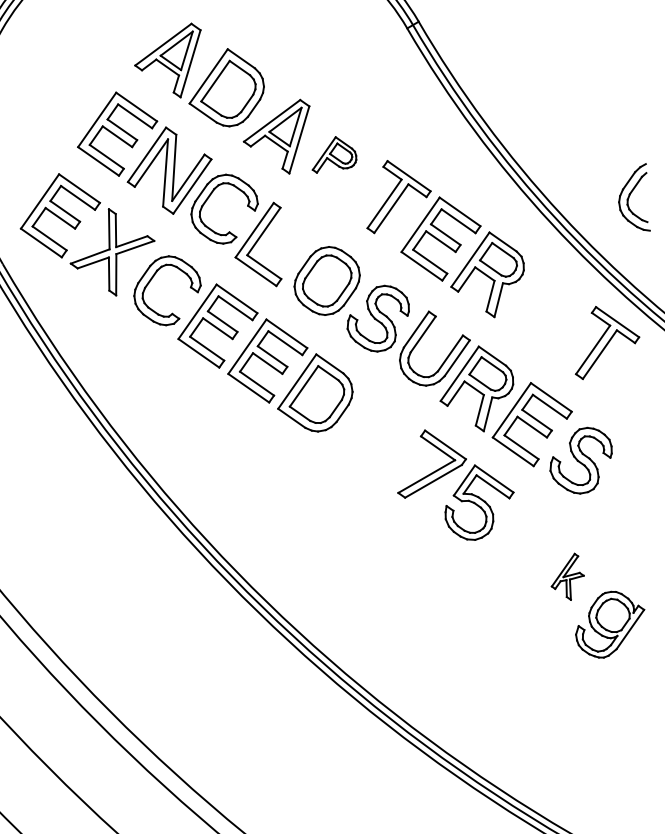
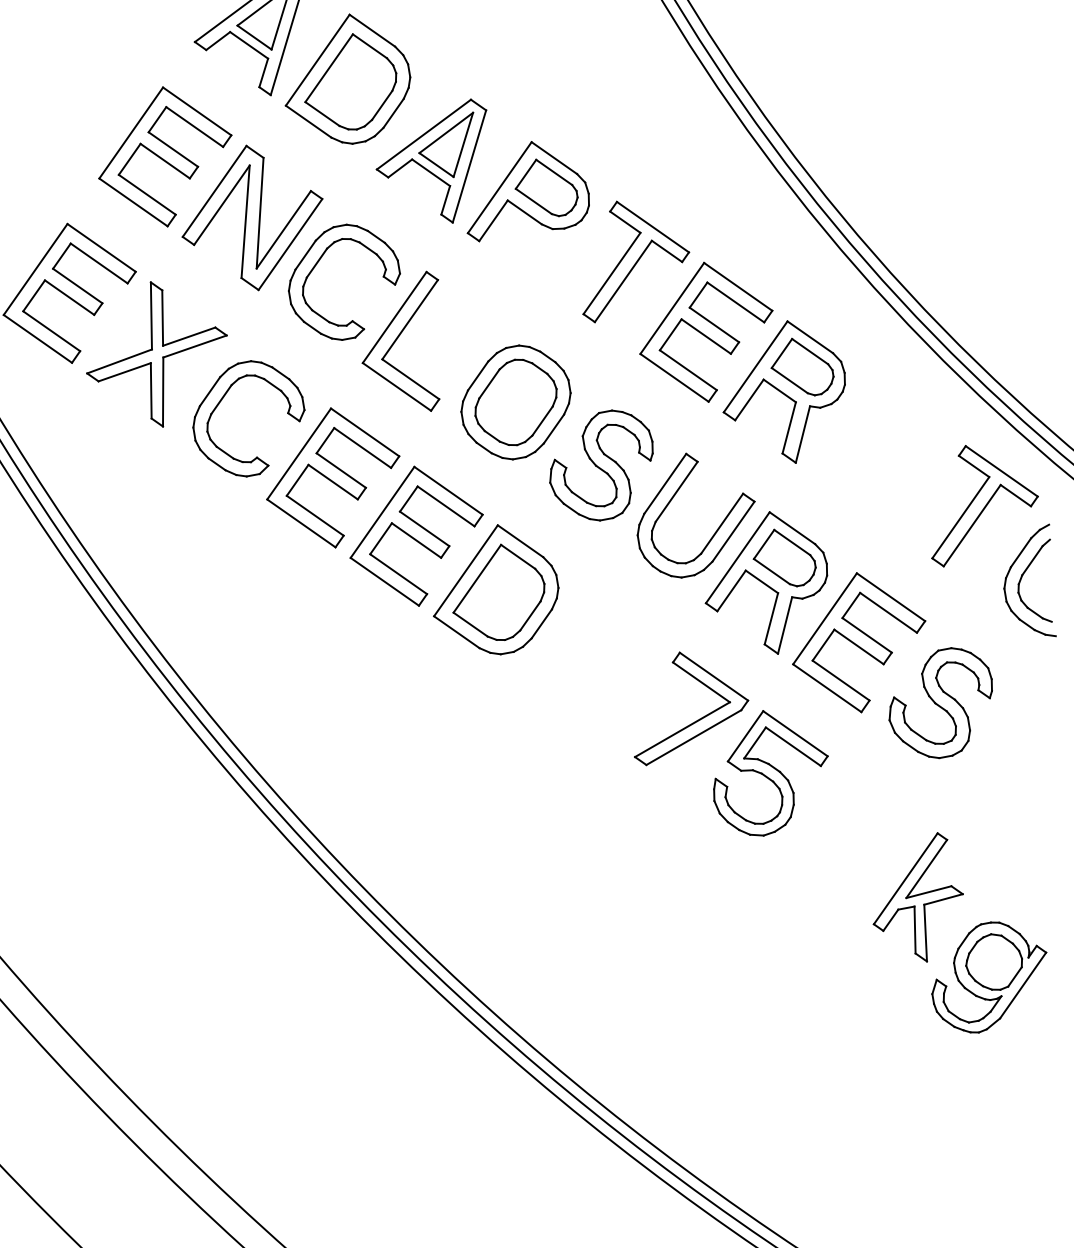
part: (334, 154) -> (528, 190), size x1.67
part: (634, 197) -> (1030, 580), moved
part: (567, 576) -> (918, 896), size x1.67

